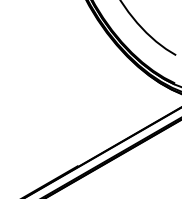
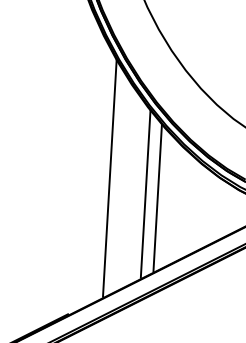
line: (97, 86) -> (110, 177), added
line: (118, 94) -> (145, 193), added
line: (125, 96) -> (157, 197), added

